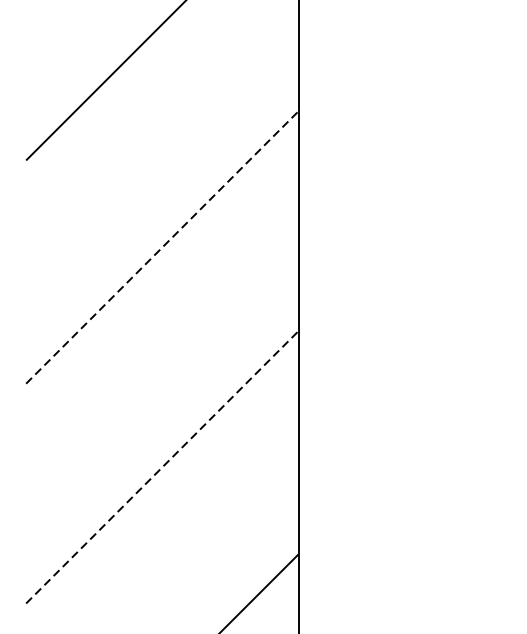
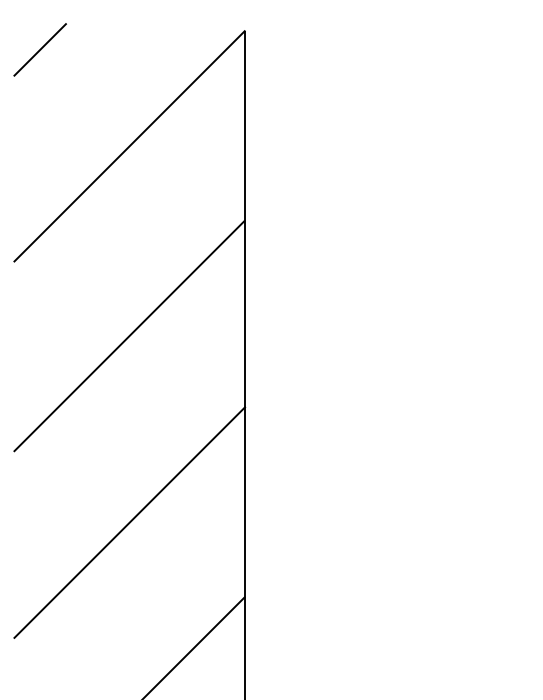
line: (162, 246) -> (129, 335), dashed -> solid
line: (163, 466) -> (130, 522), dashed -> solid

